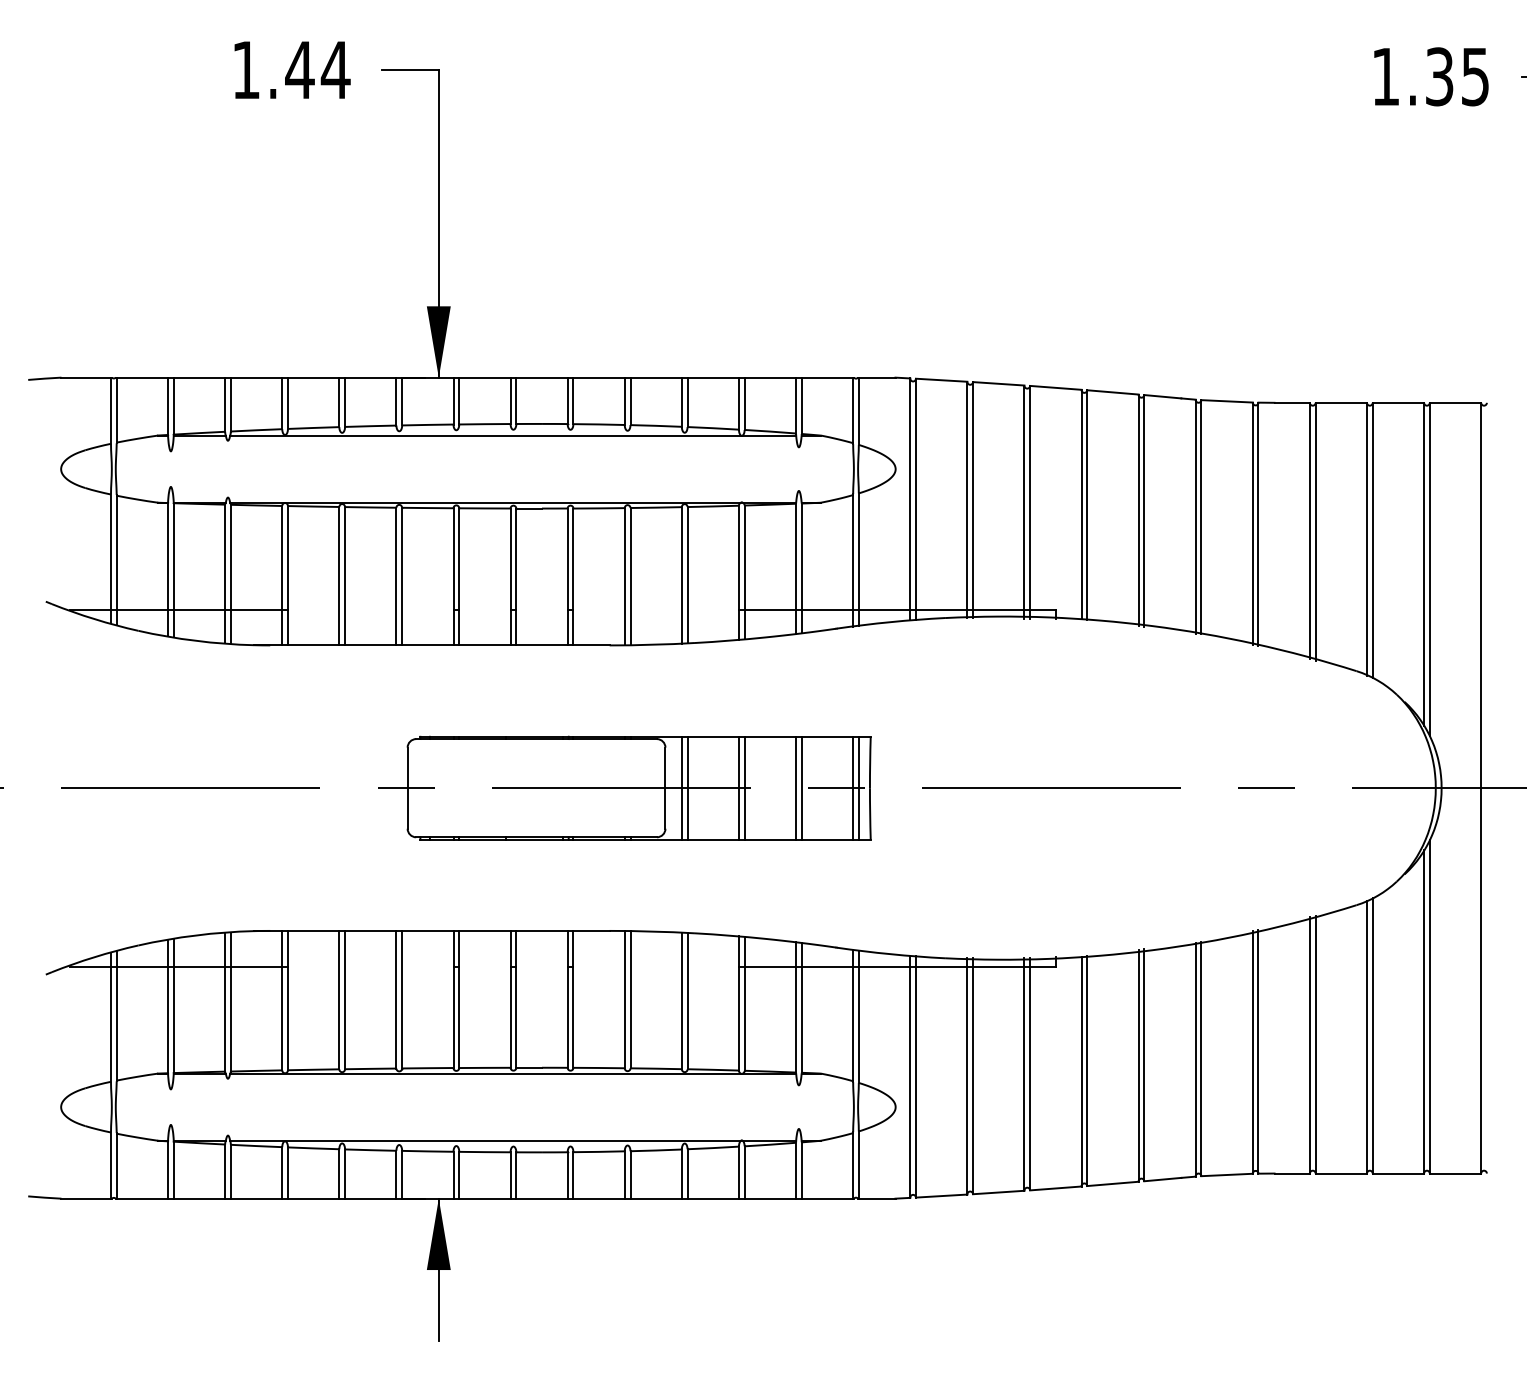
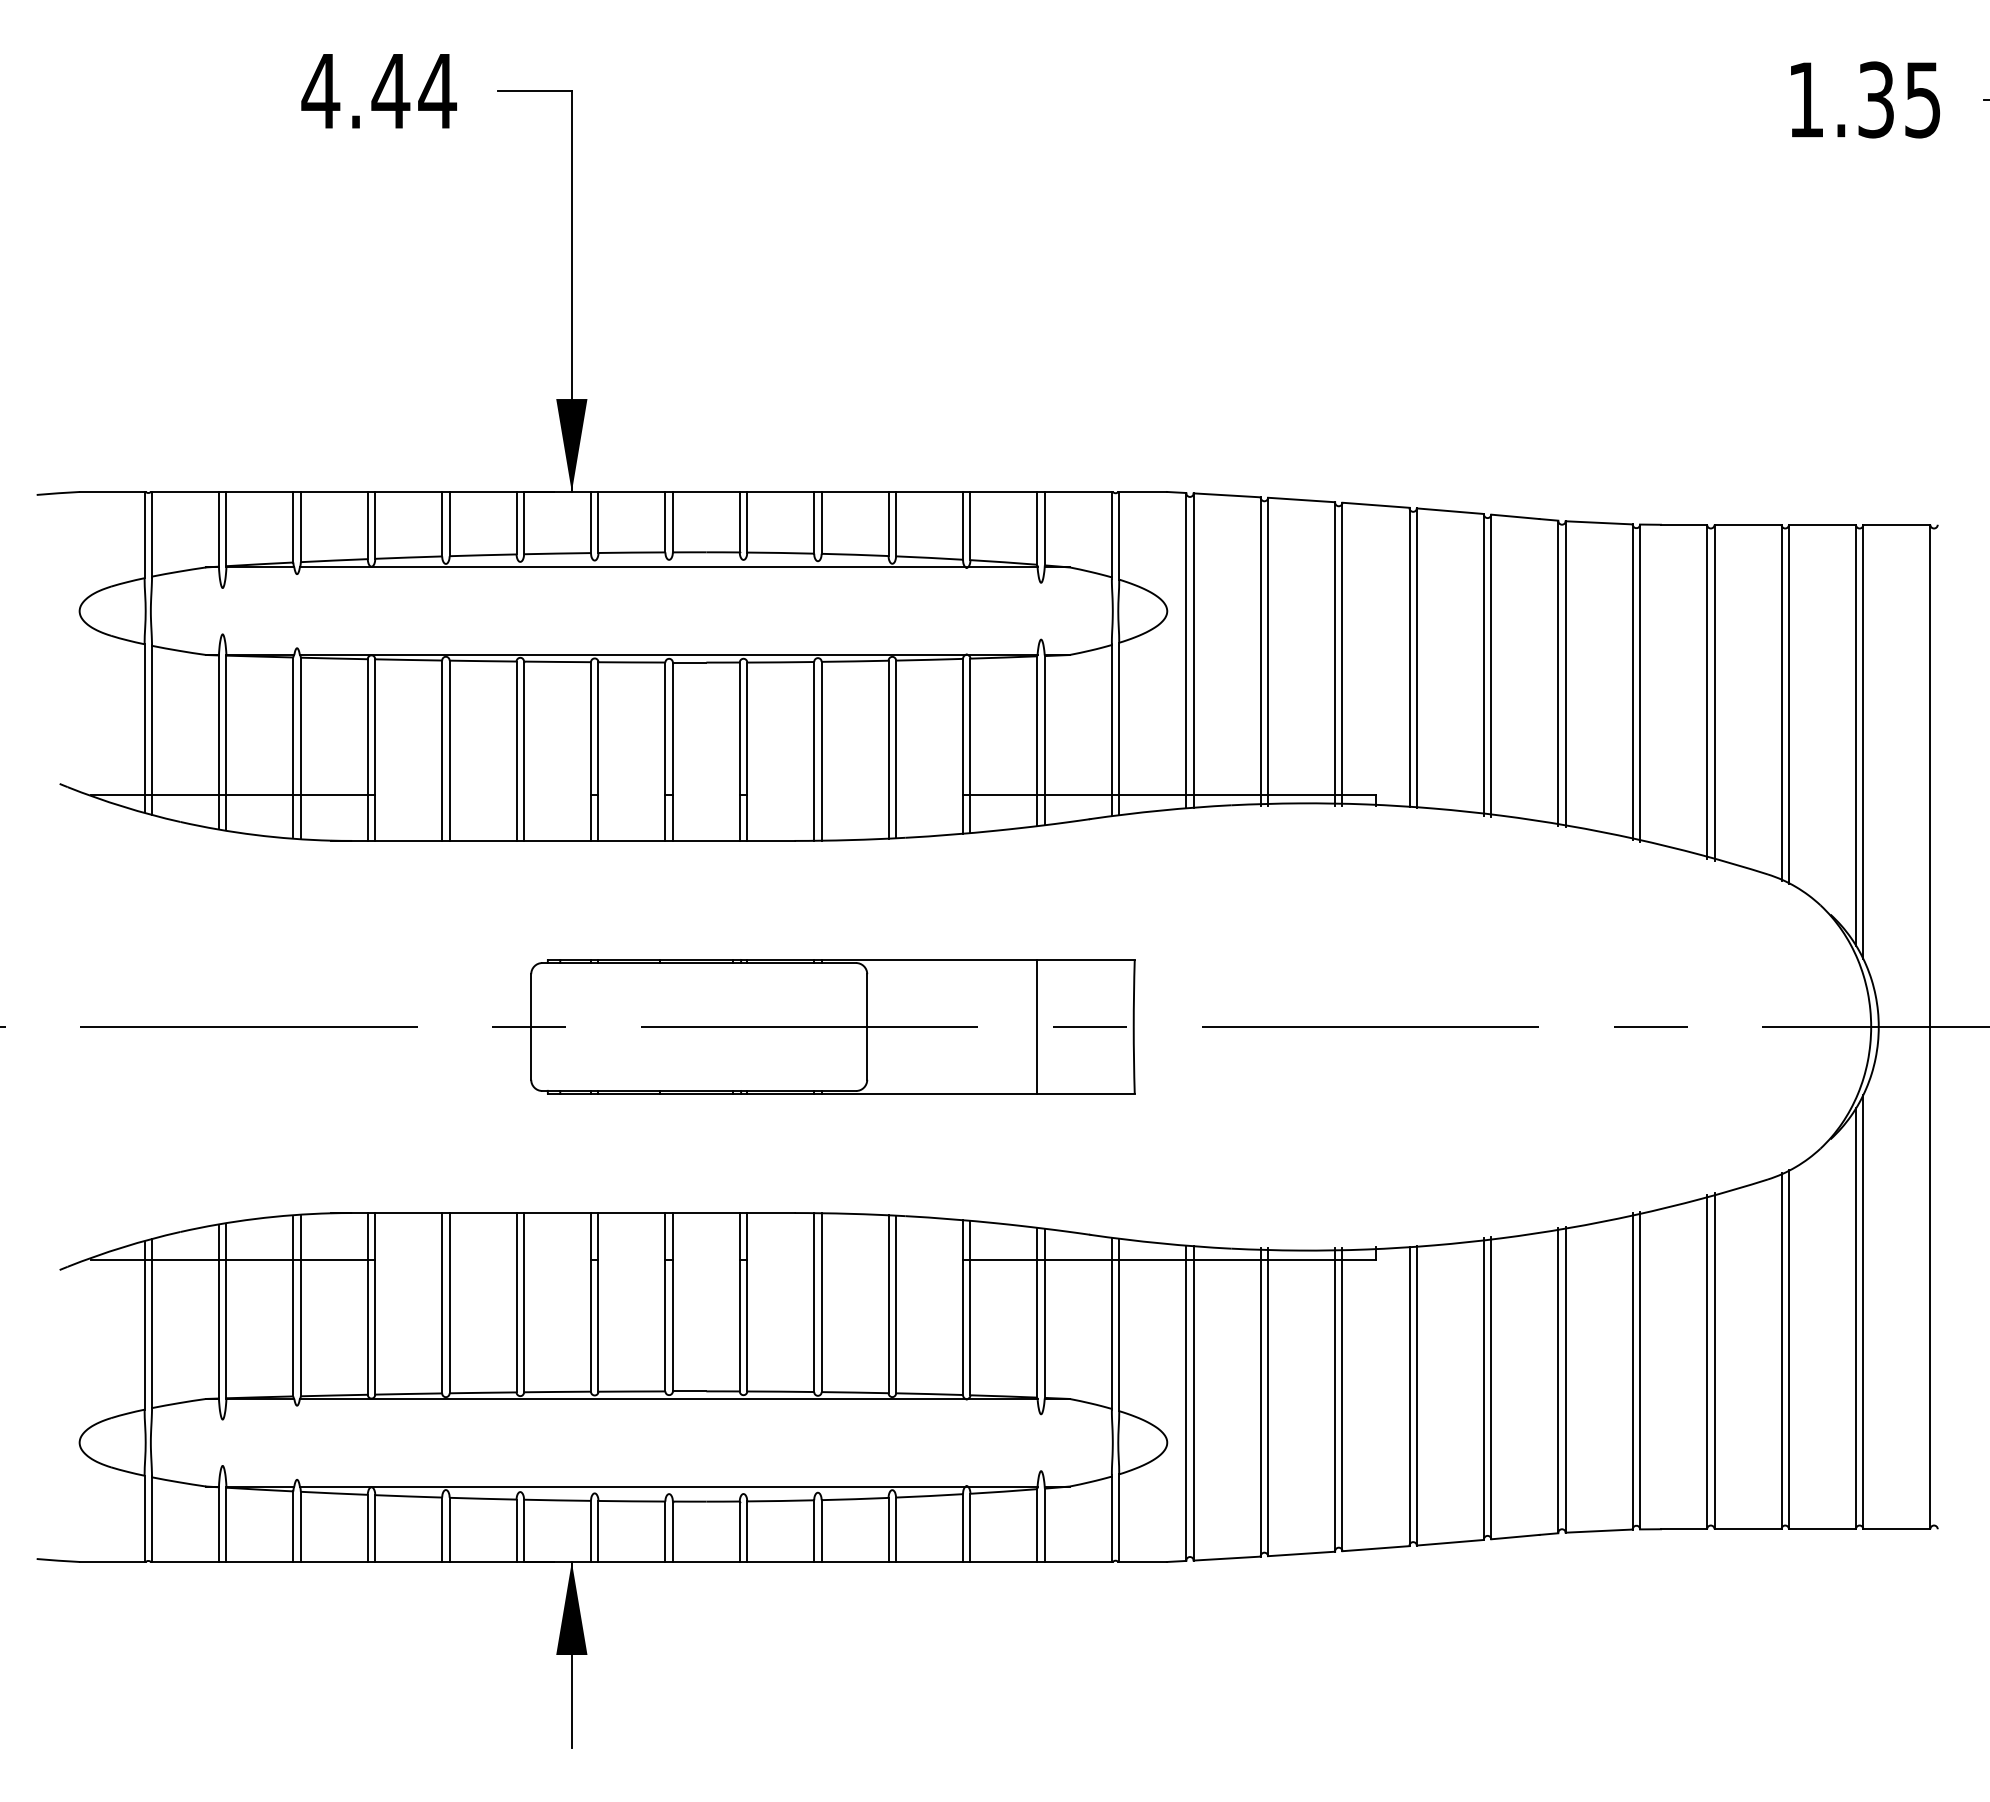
text: (245, 70) -> (320, 91), 1.44 -> 4.44
line: (681, 787) -> (888, 1026), removed
line: (687, 787) -> (896, 1026), removed
line: (739, 787) -> (963, 1026), removed
line: (744, 787) -> (970, 1026), removed
line: (801, 787) -> (1044, 1026), removed
line: (852, 787) -> (1111, 1026), removed
line: (859, 787) -> (1119, 1026), removed

